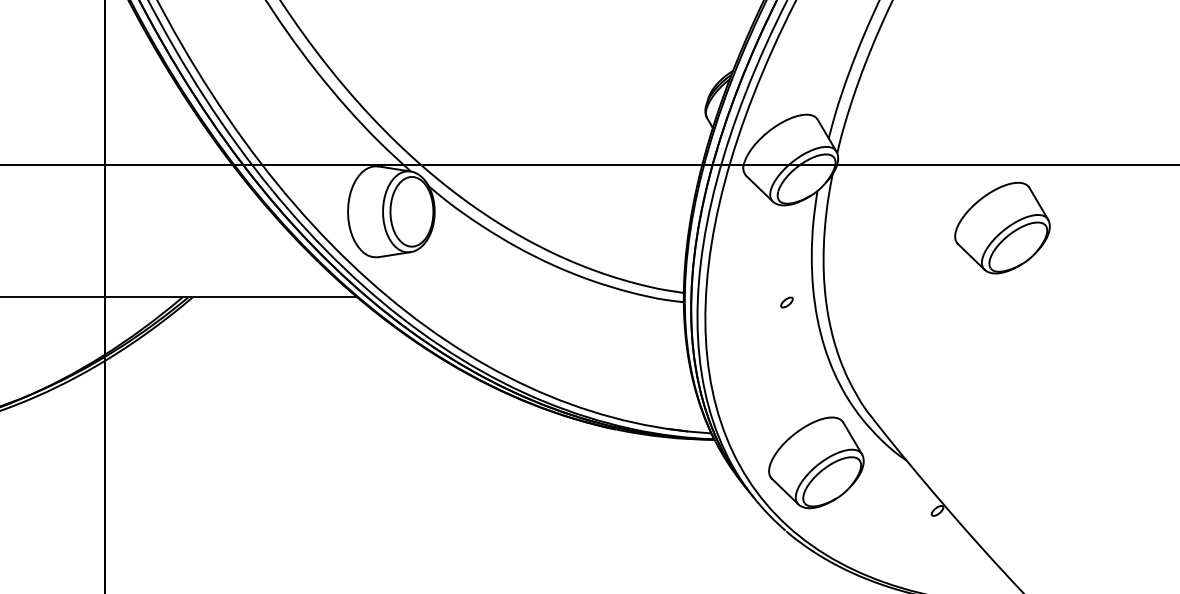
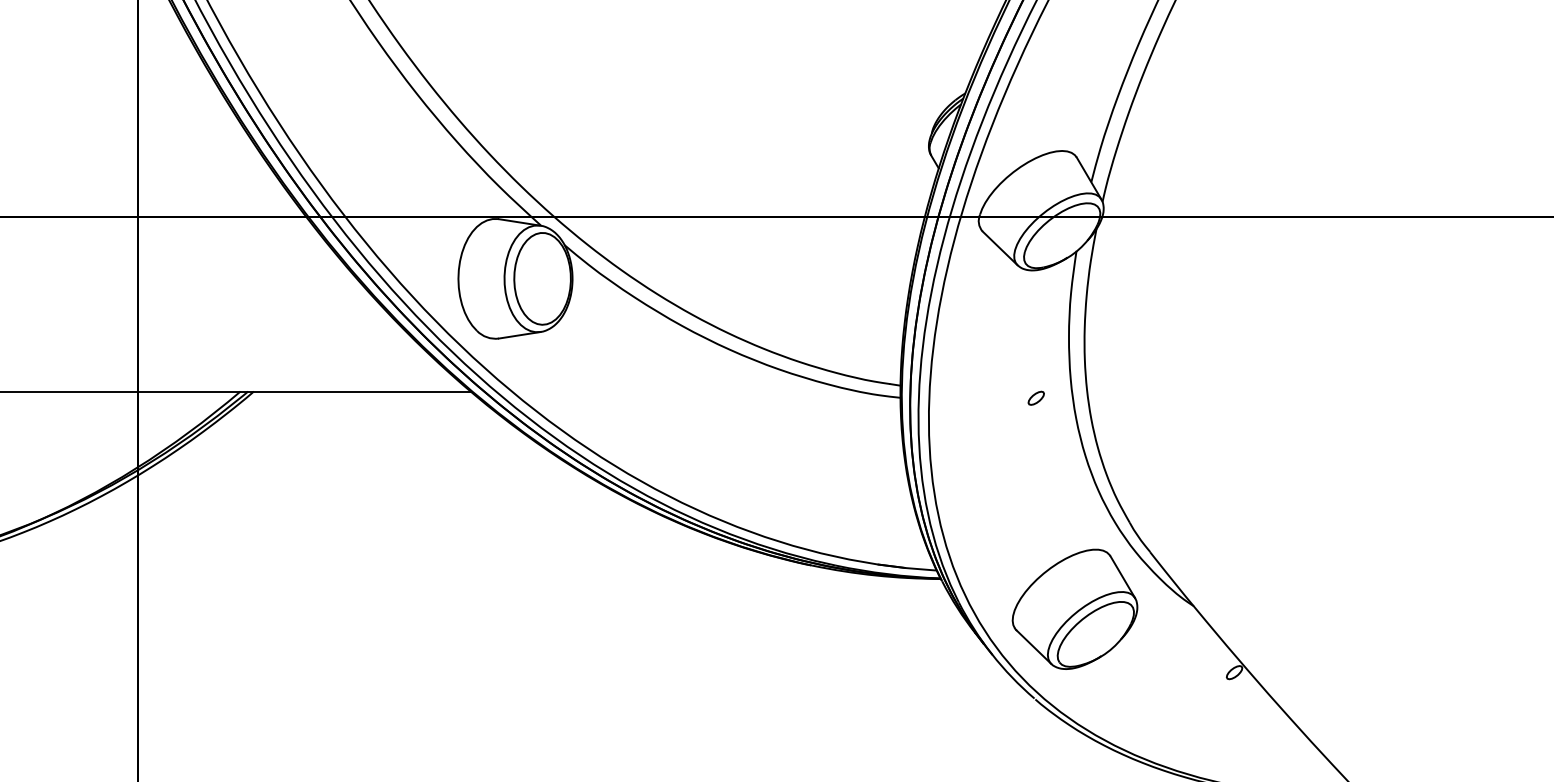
part: (1002, 227) -> (1319, 299), removed

